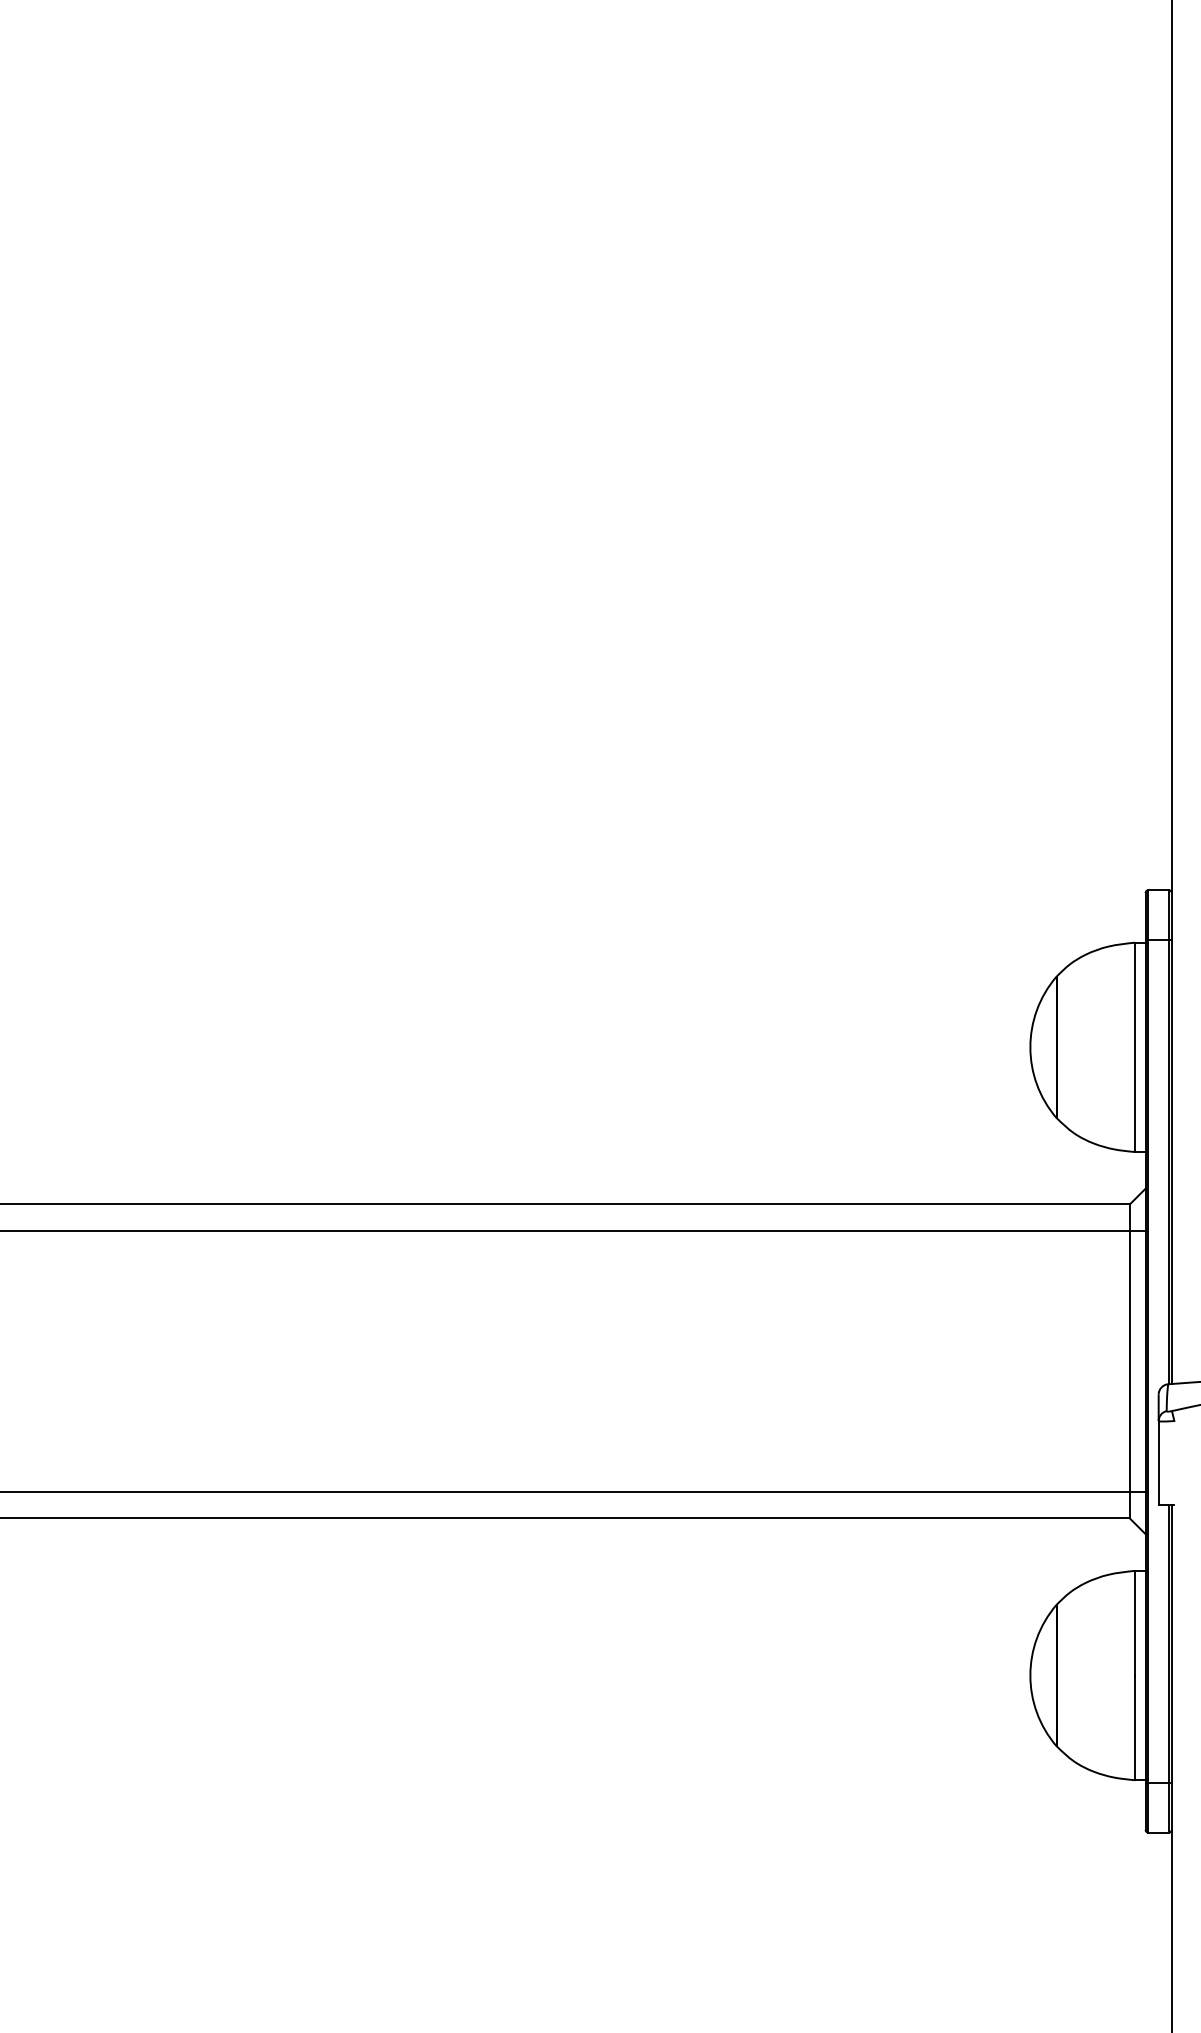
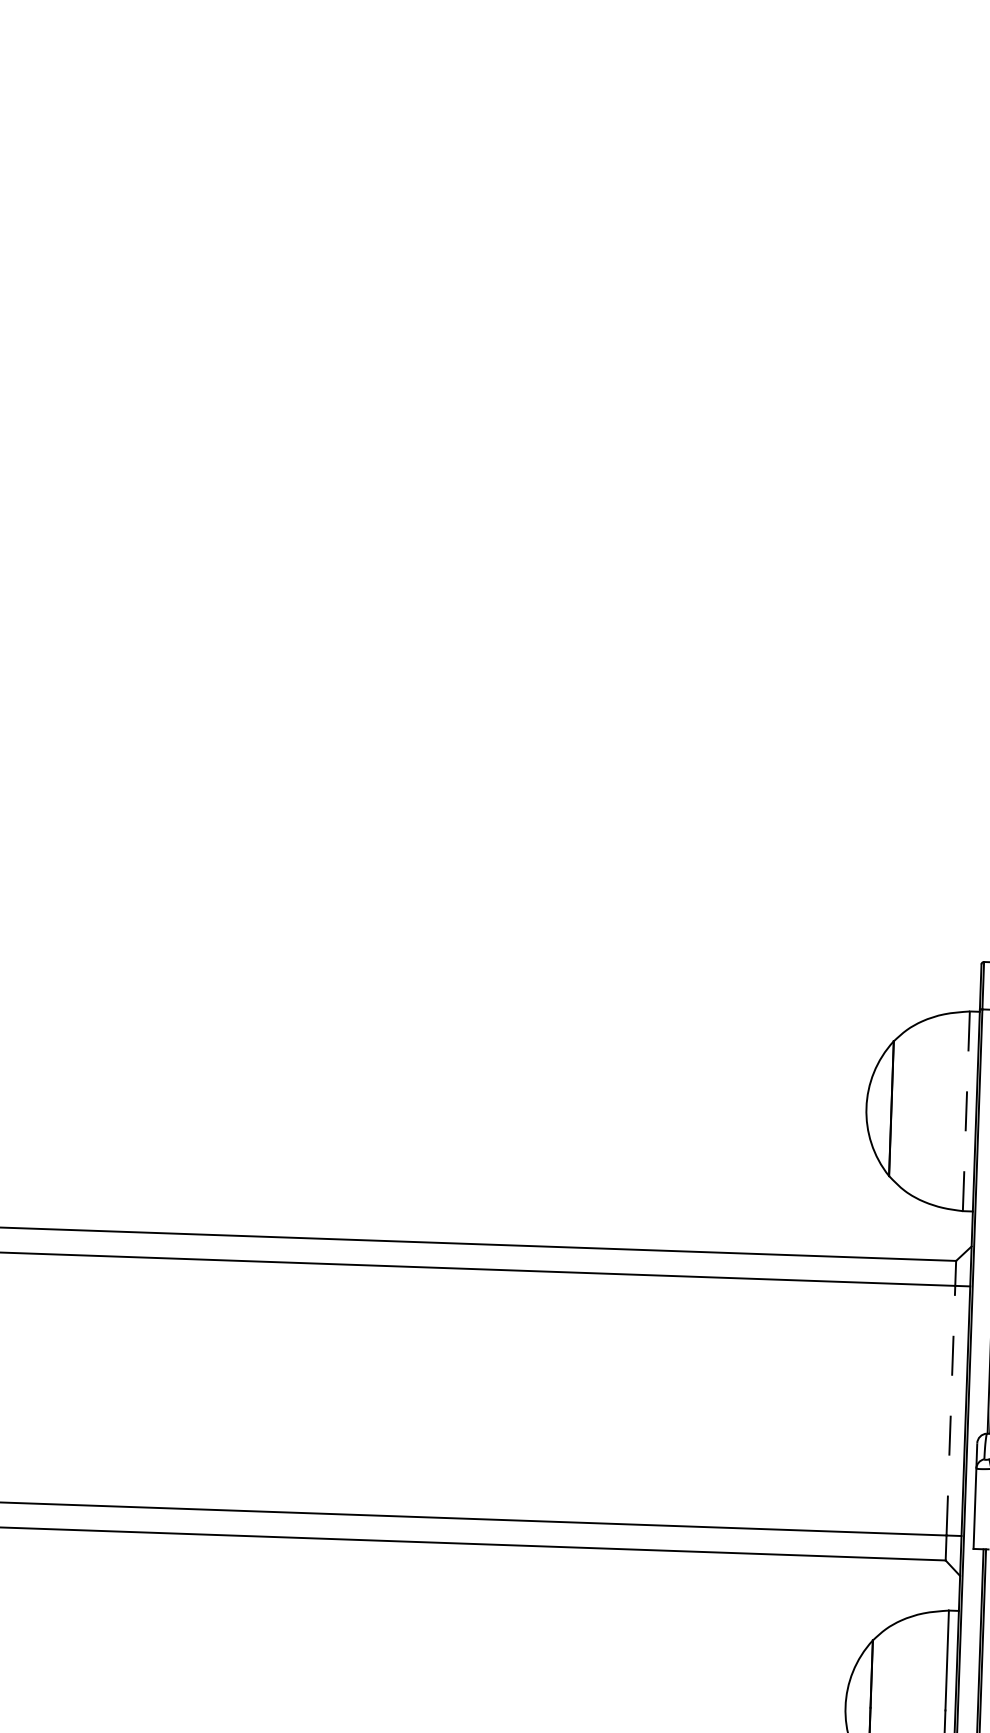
line: (1135, 1047) -> (966, 1111), solid -> dashed
line: (1129, 1361) -> (950, 1410), solid -> dashed

